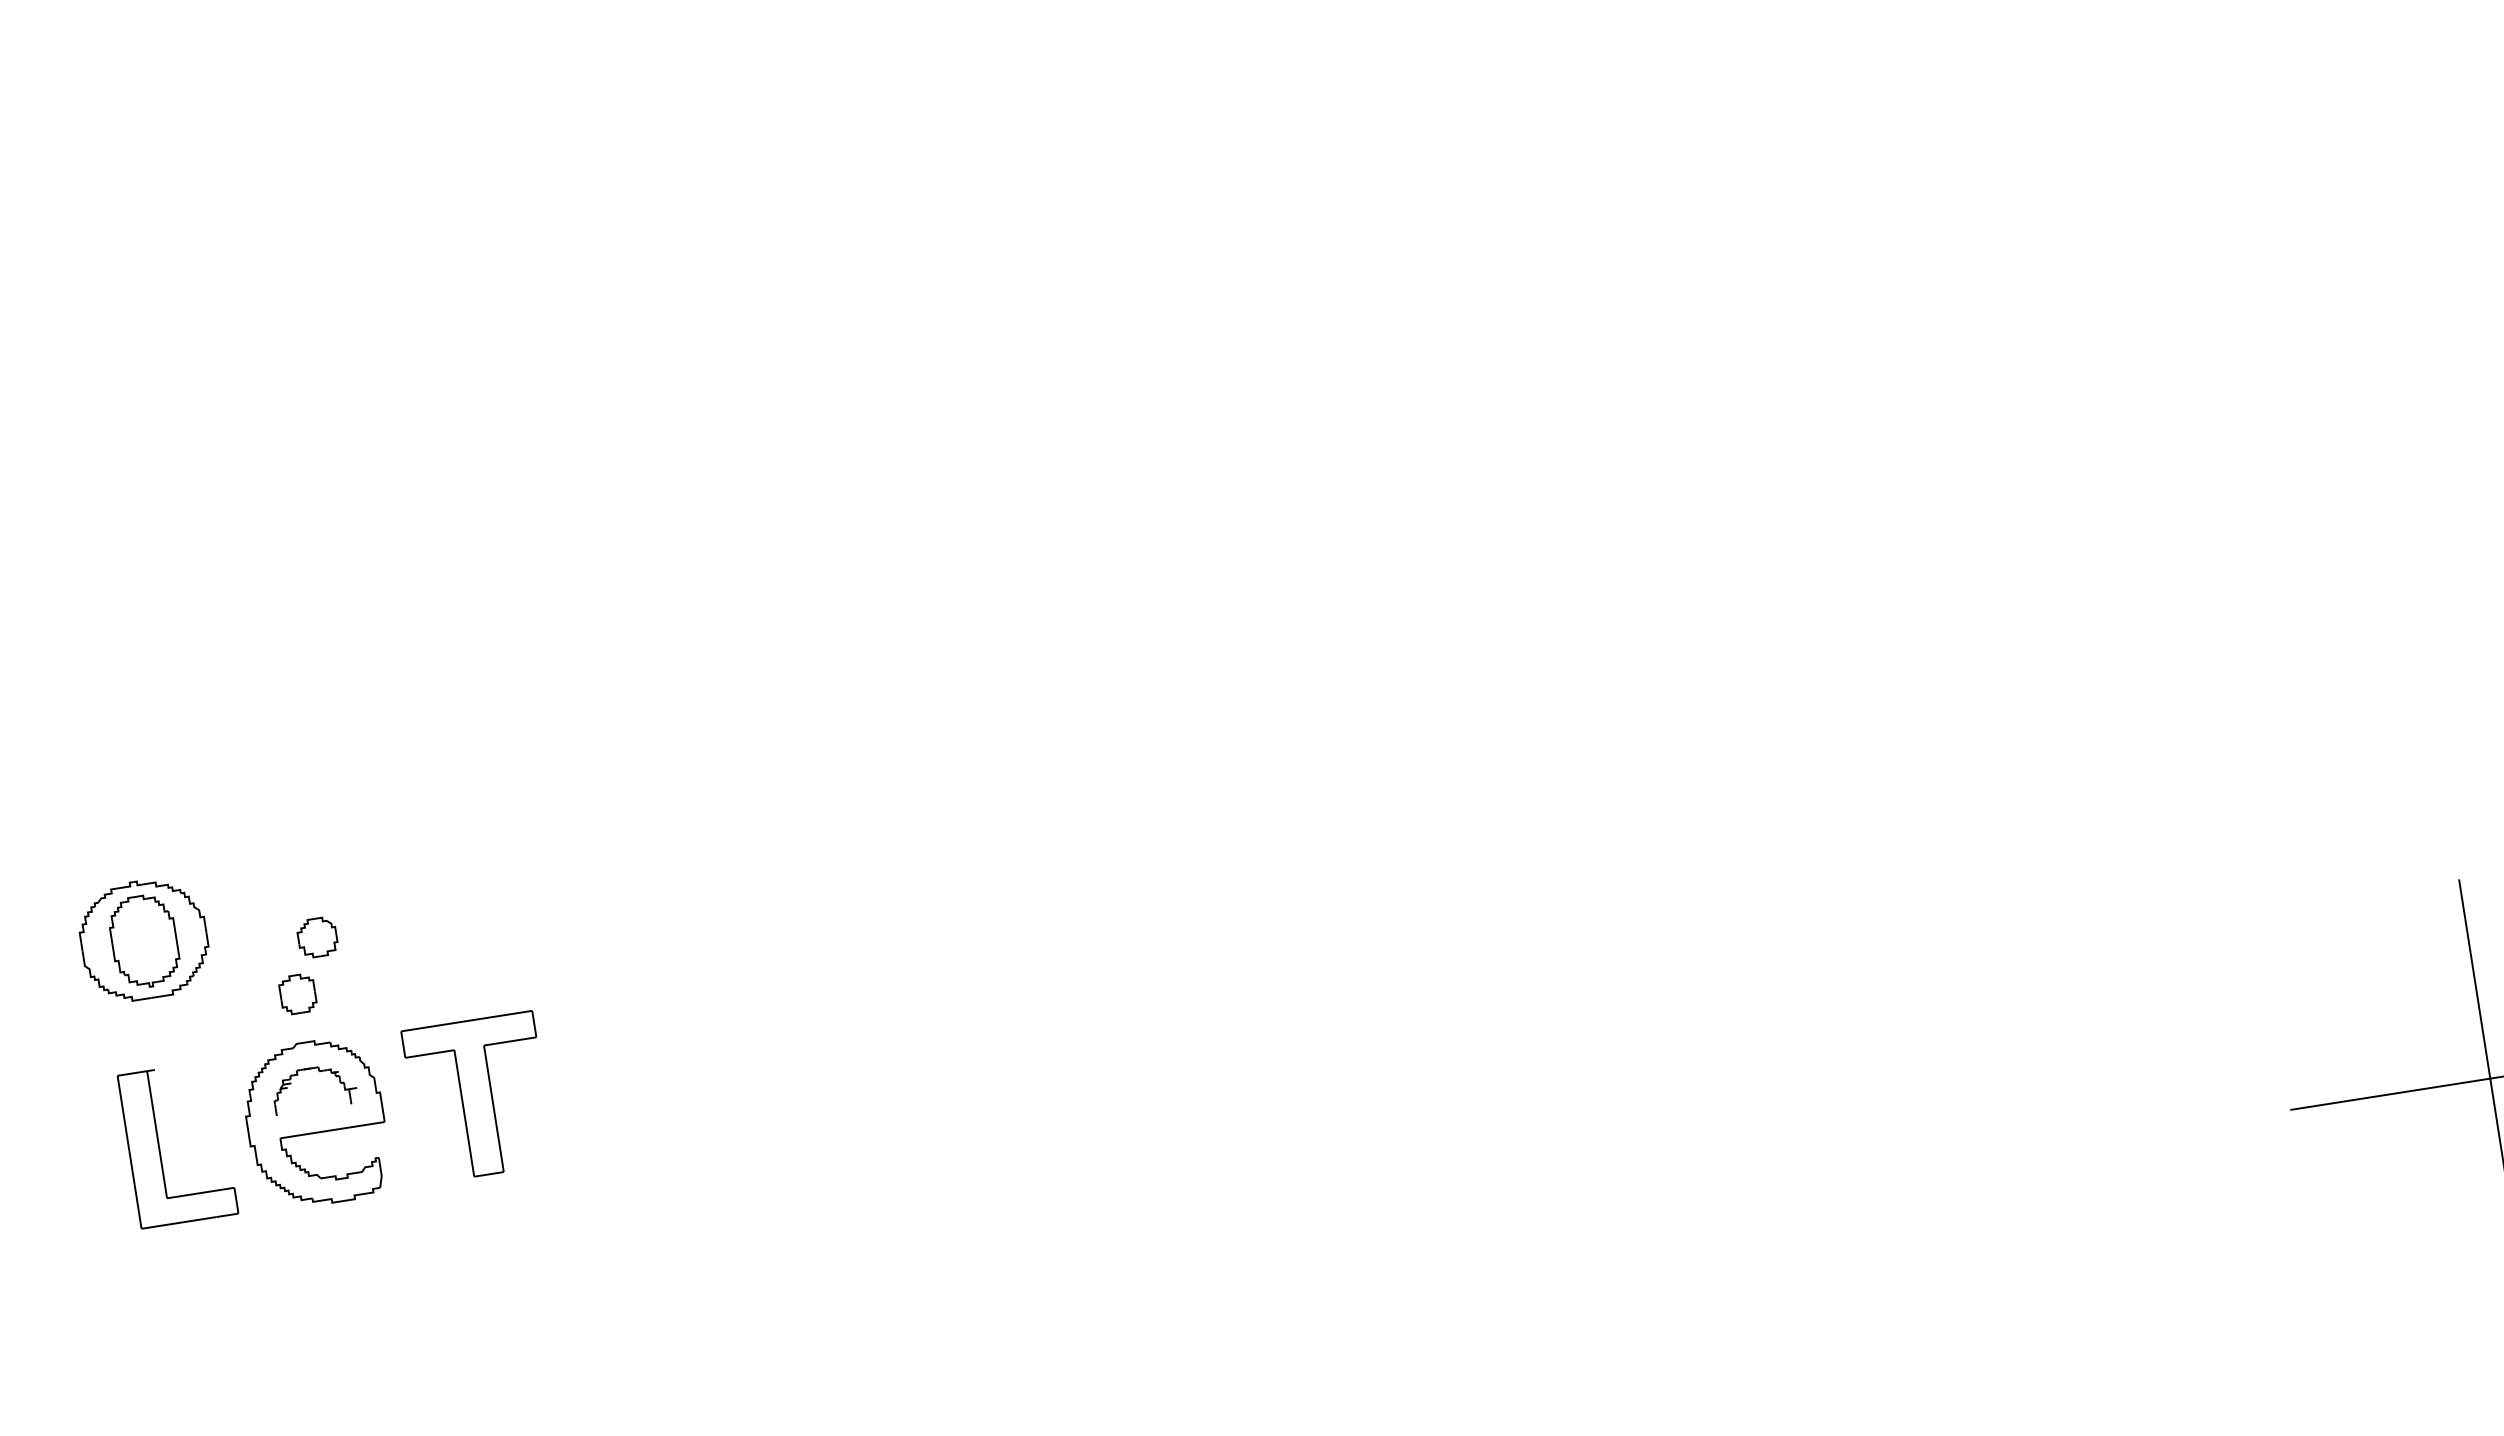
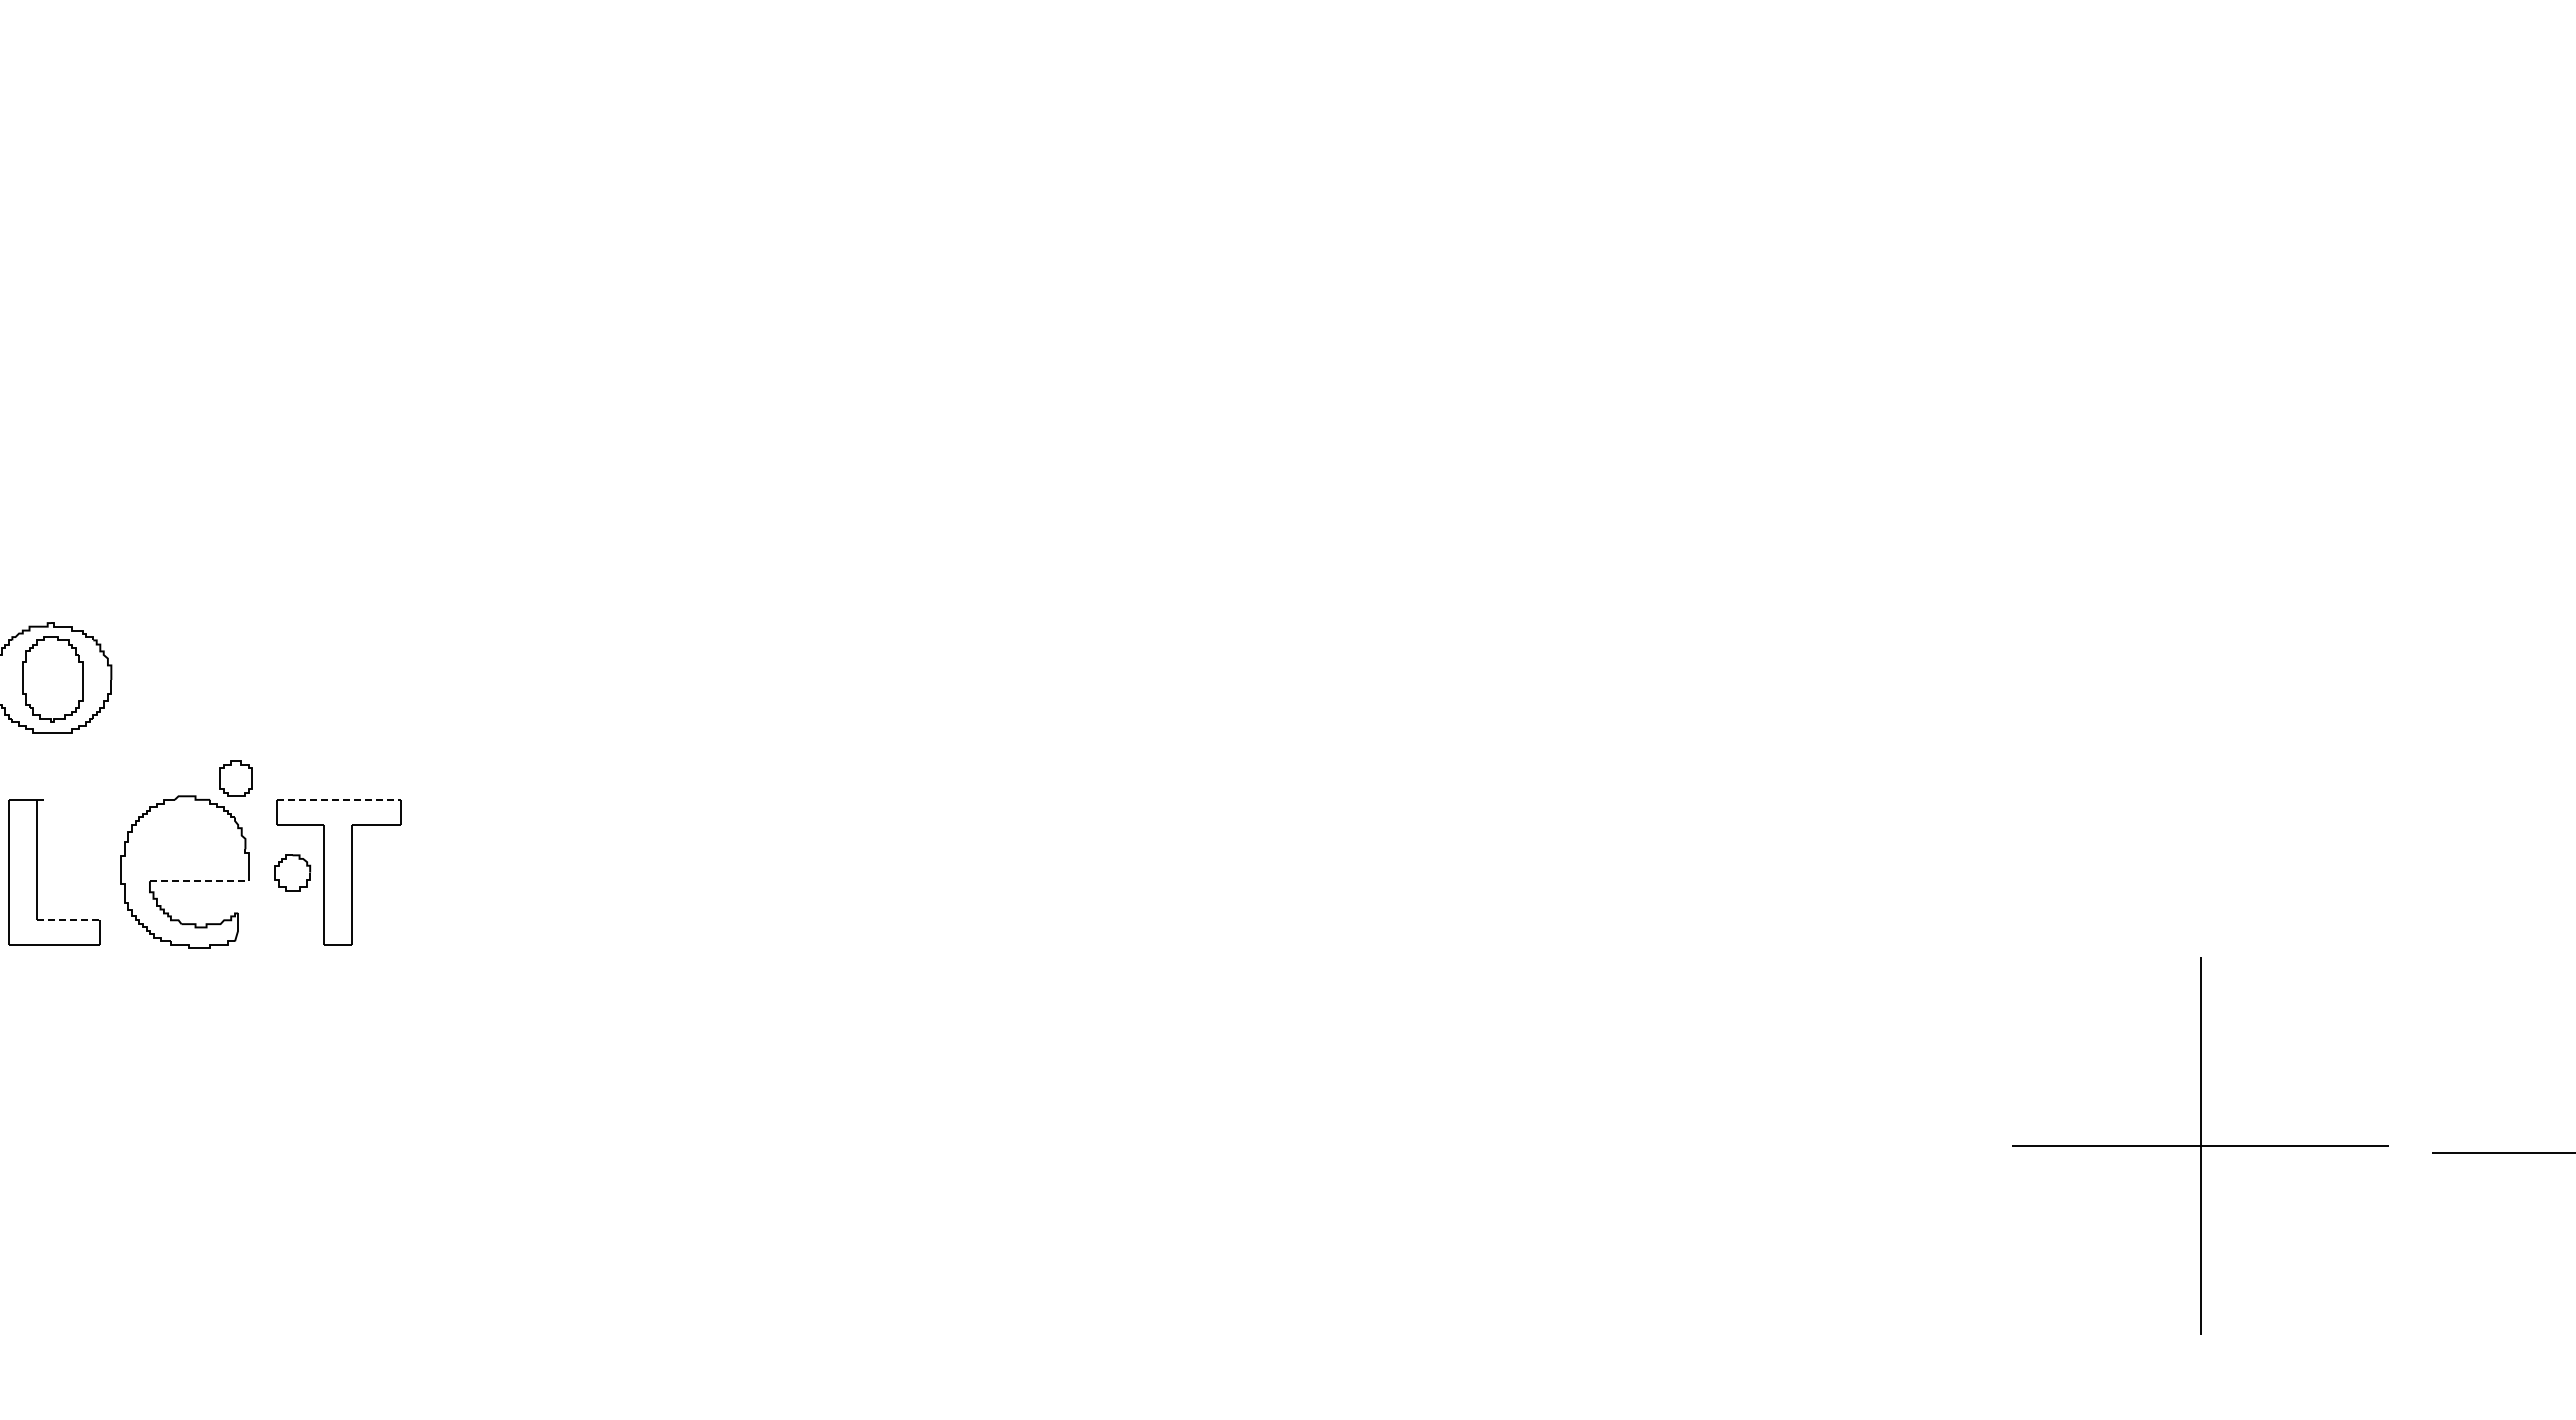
part: (317, 936) -> (292, 872), moved
part: (297, 994) -> (235, 778), moved
line: (467, 1020) -> (339, 799), solid -> dashed
part: (320, 1071) -> (196, 825), removed
line: (332, 1130) -> (199, 881), solid -> dashed
line: (200, 1193) -> (68, 920), solid -> dashed

